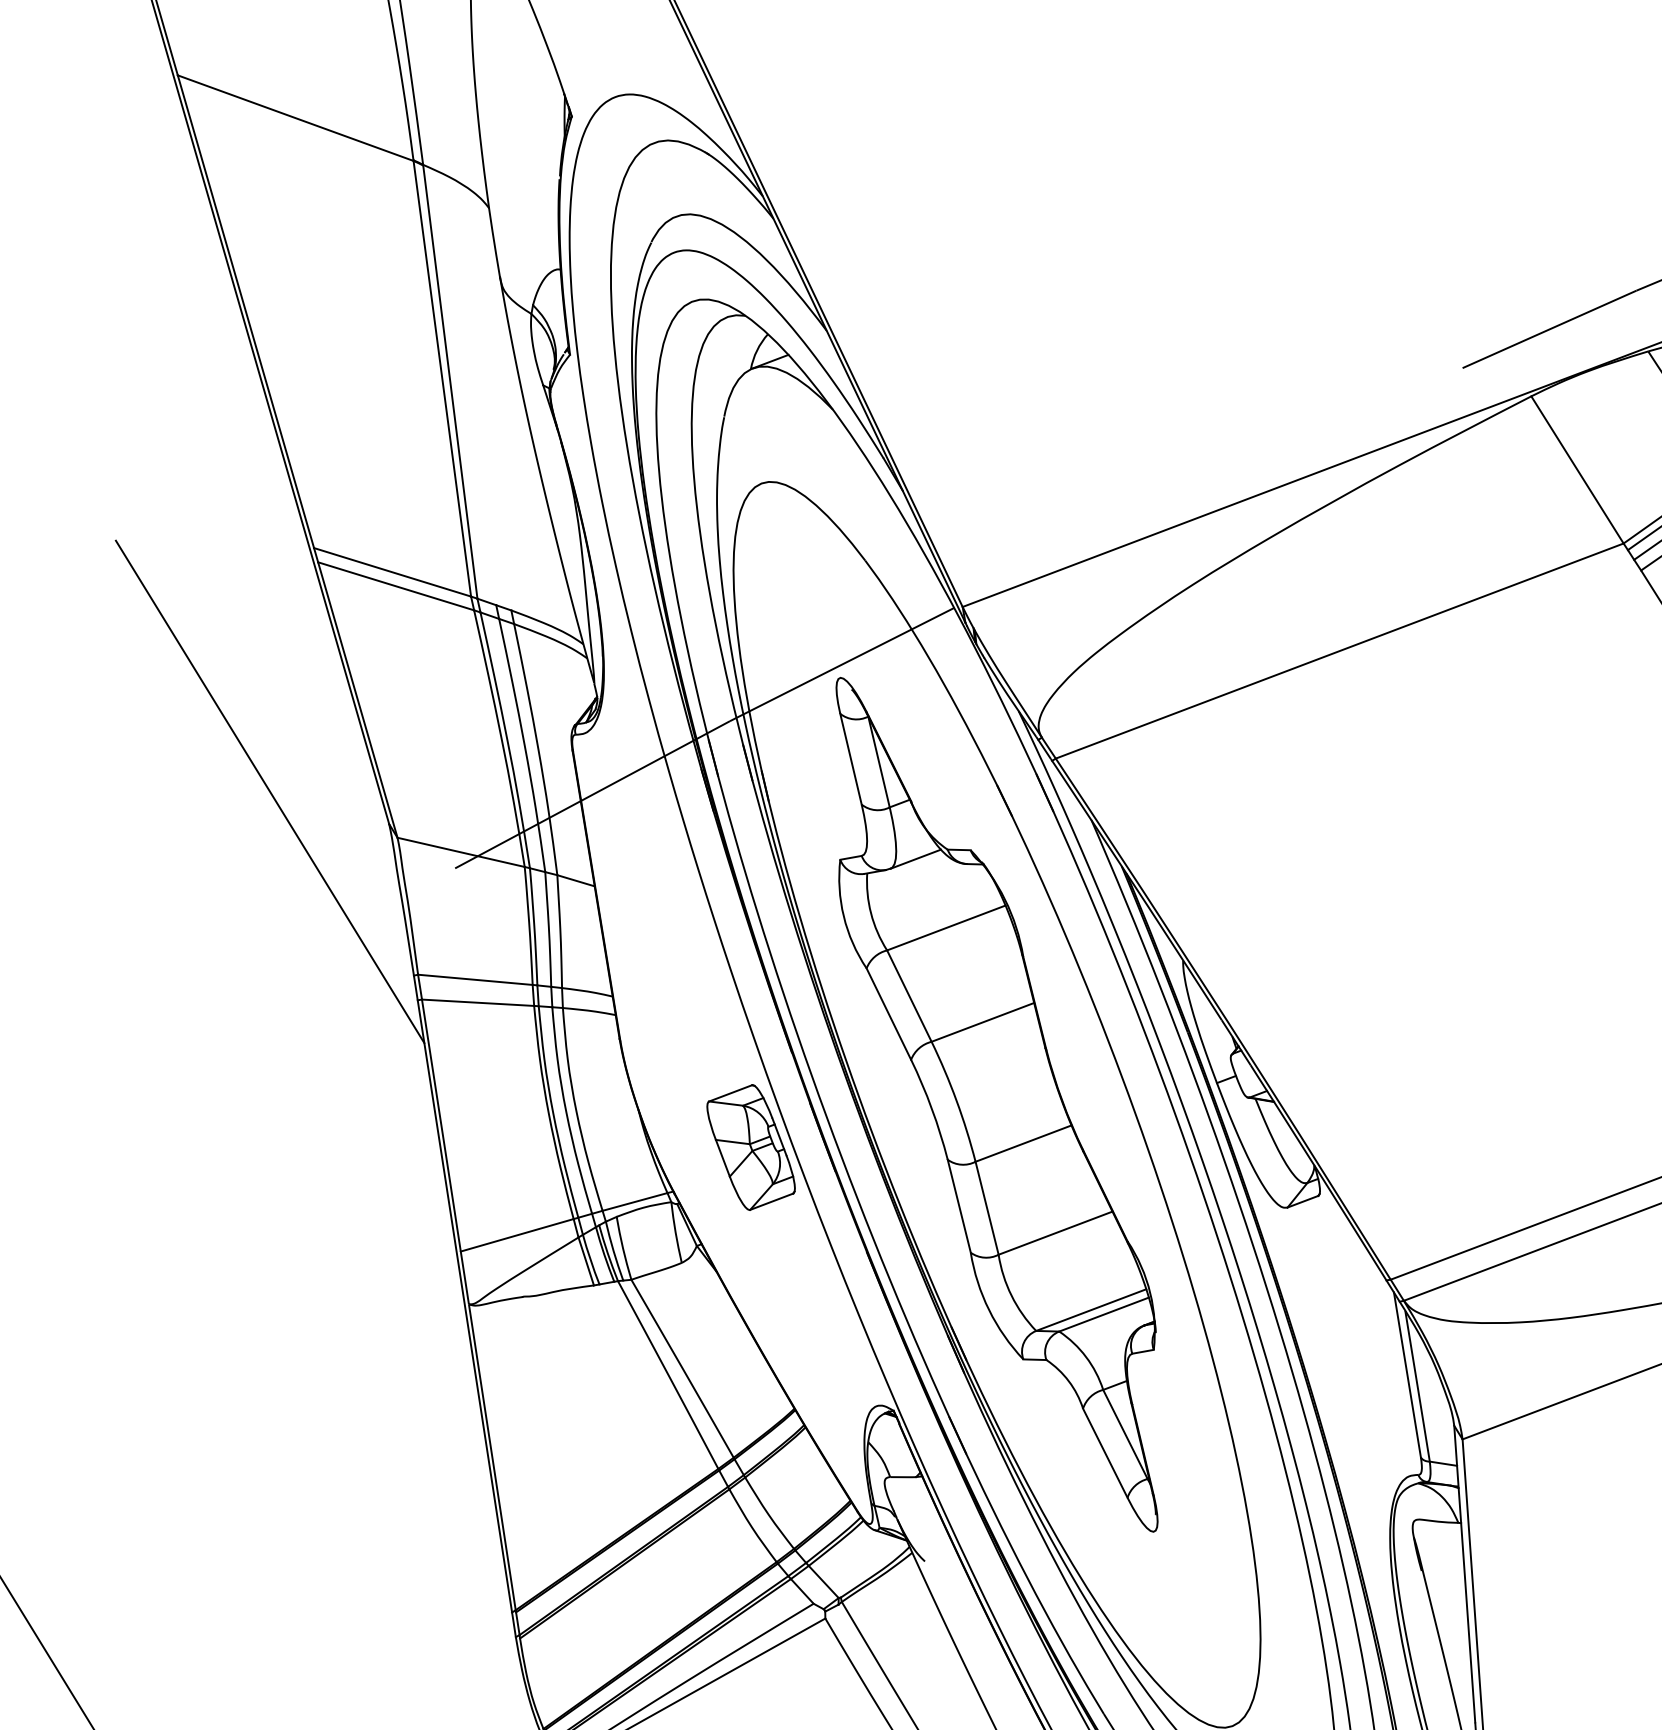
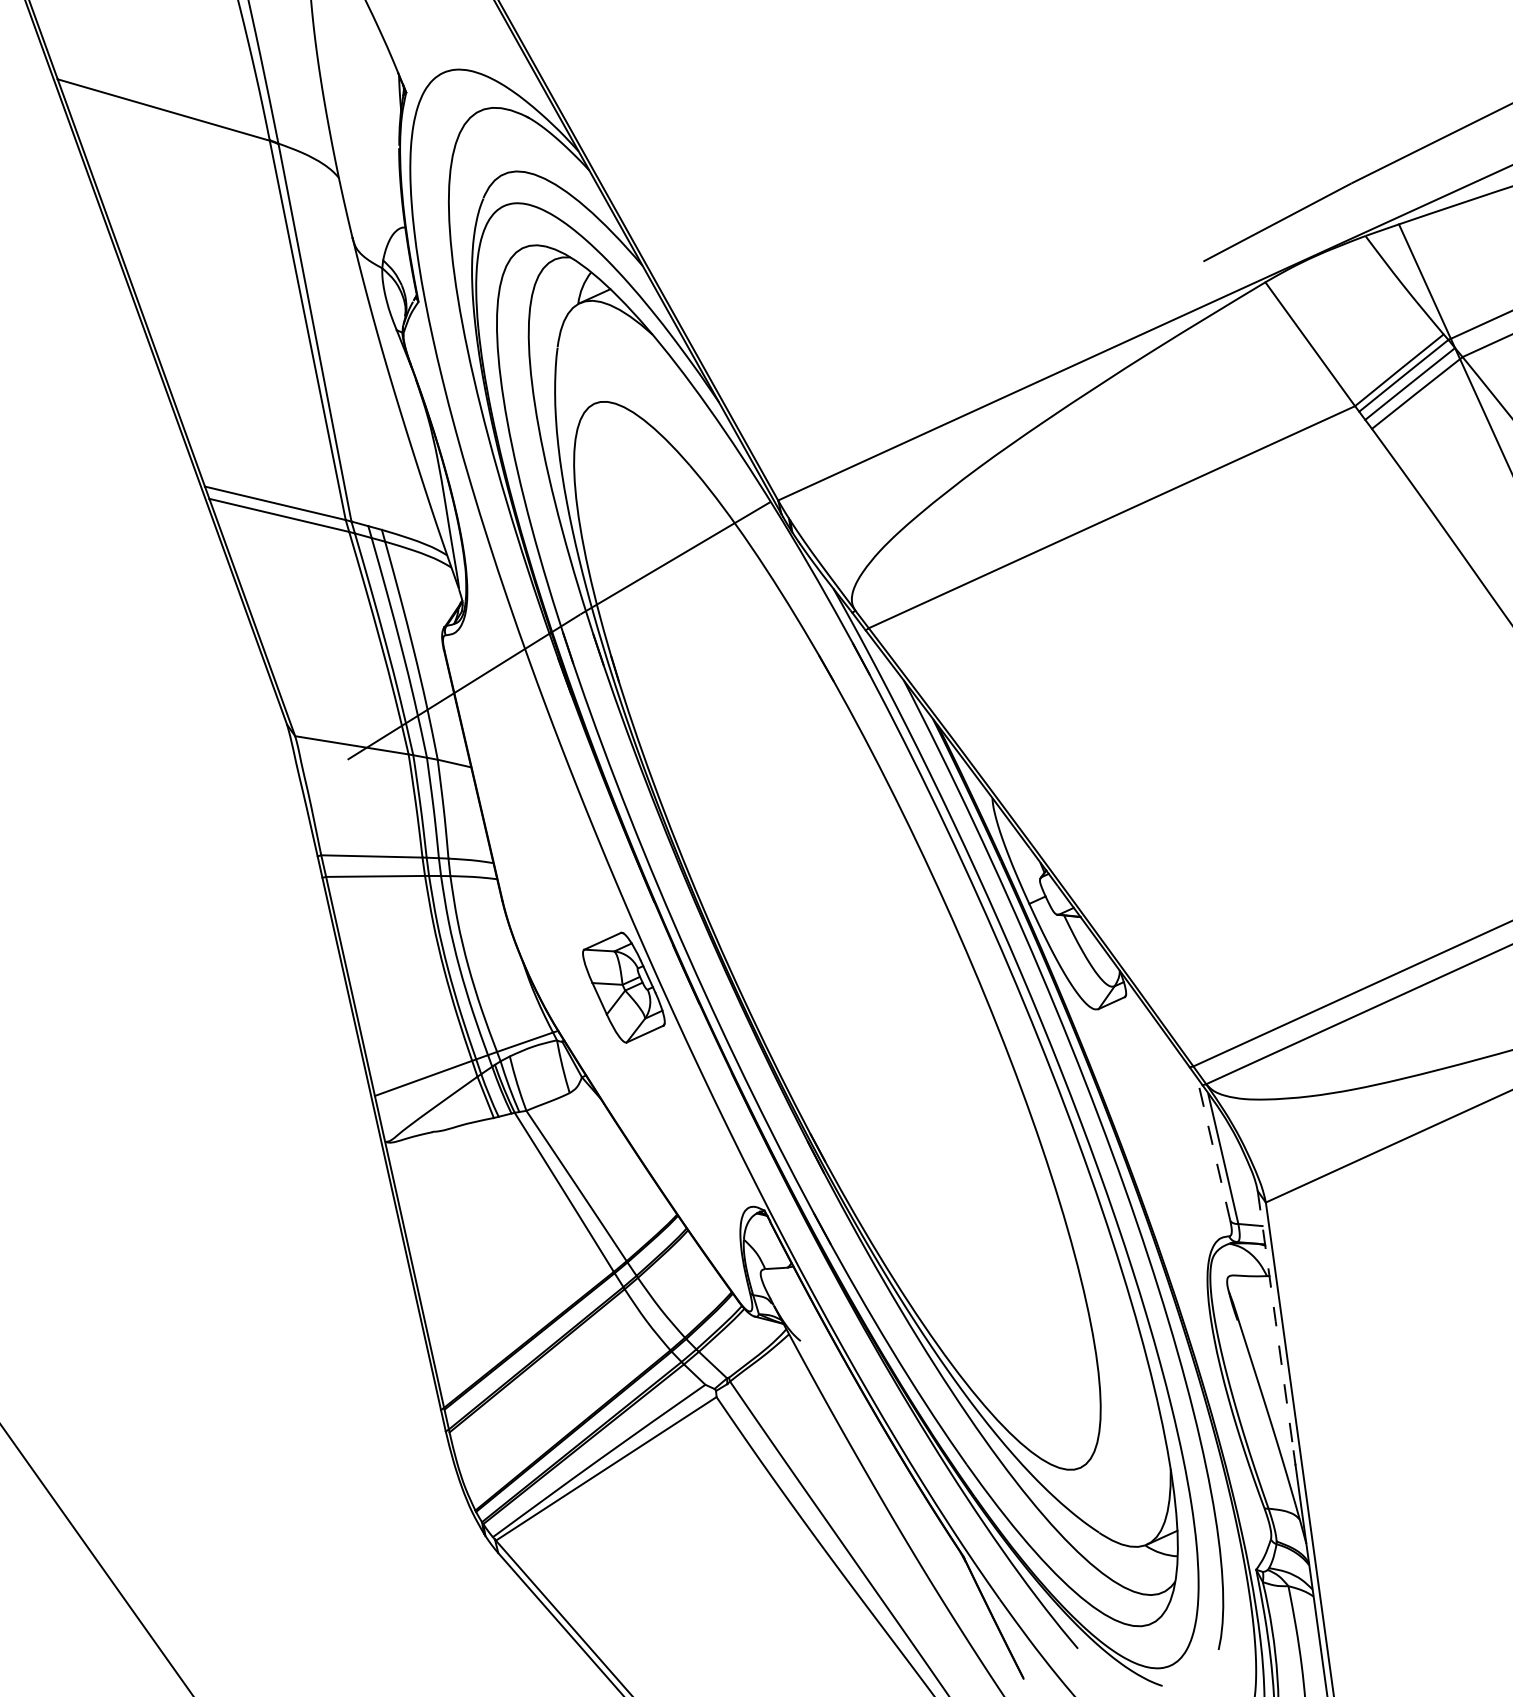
line: (270, 790) -> (180, 702), removed
part: (997, 1104) -> (837, 935), removed
line: (1407, 1375) -> (1213, 1149), solid -> dashed
line: (1464, 1574) -> (1275, 1321), solid -> dashed

